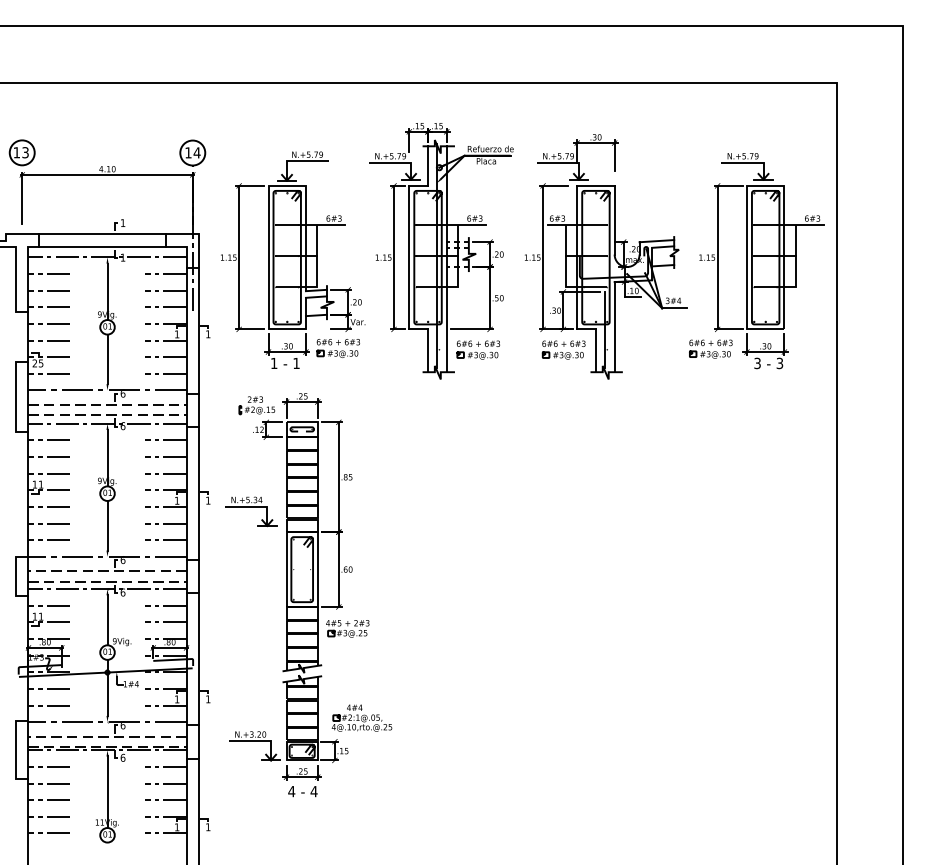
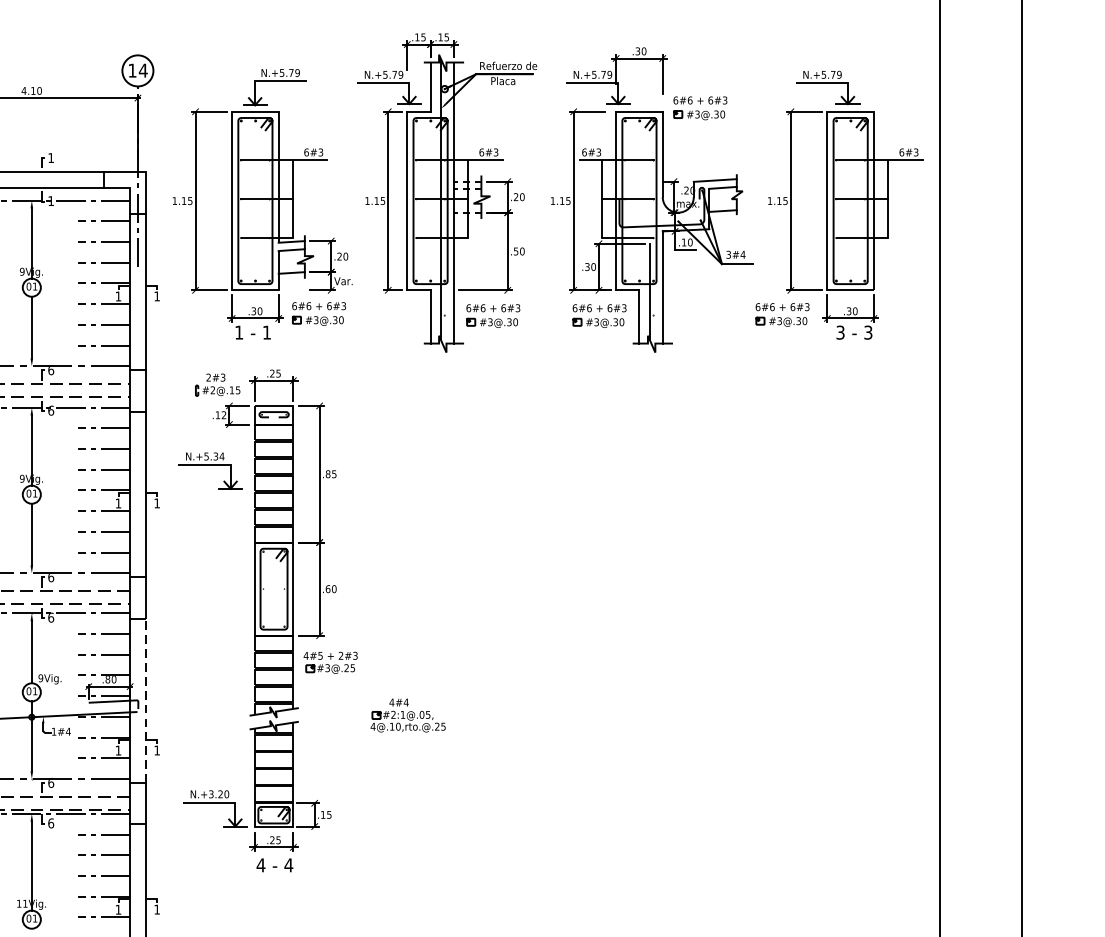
part: (644, 182) -> (699, 107), added
part: (251, 511) -> (210, 470), moved
line: (199, 658) -> (146, 699), solid -> dashed
part: (361, 717) -> (407, 714), moved

